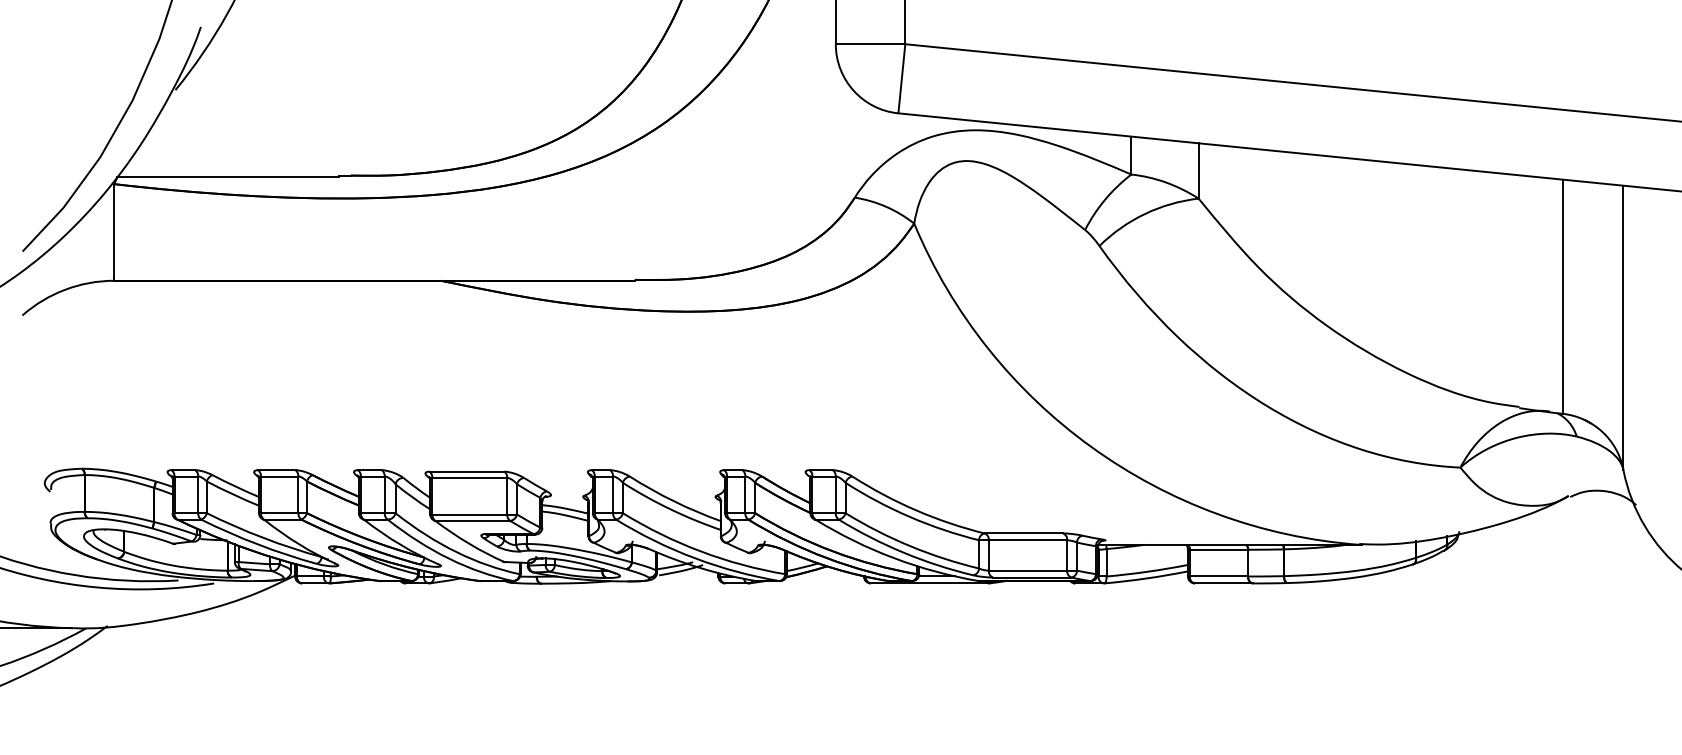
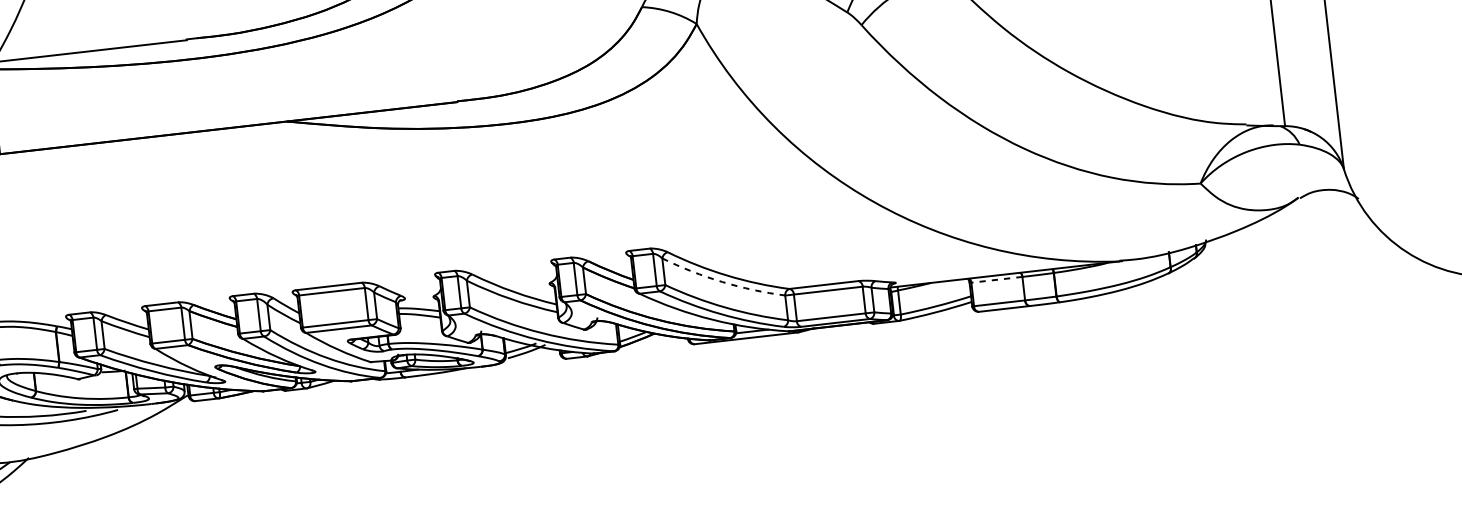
arc: (909, 516) -> (721, 281), solid -> dashed
line: (1218, 549) -> (996, 279), solid -> dashed

